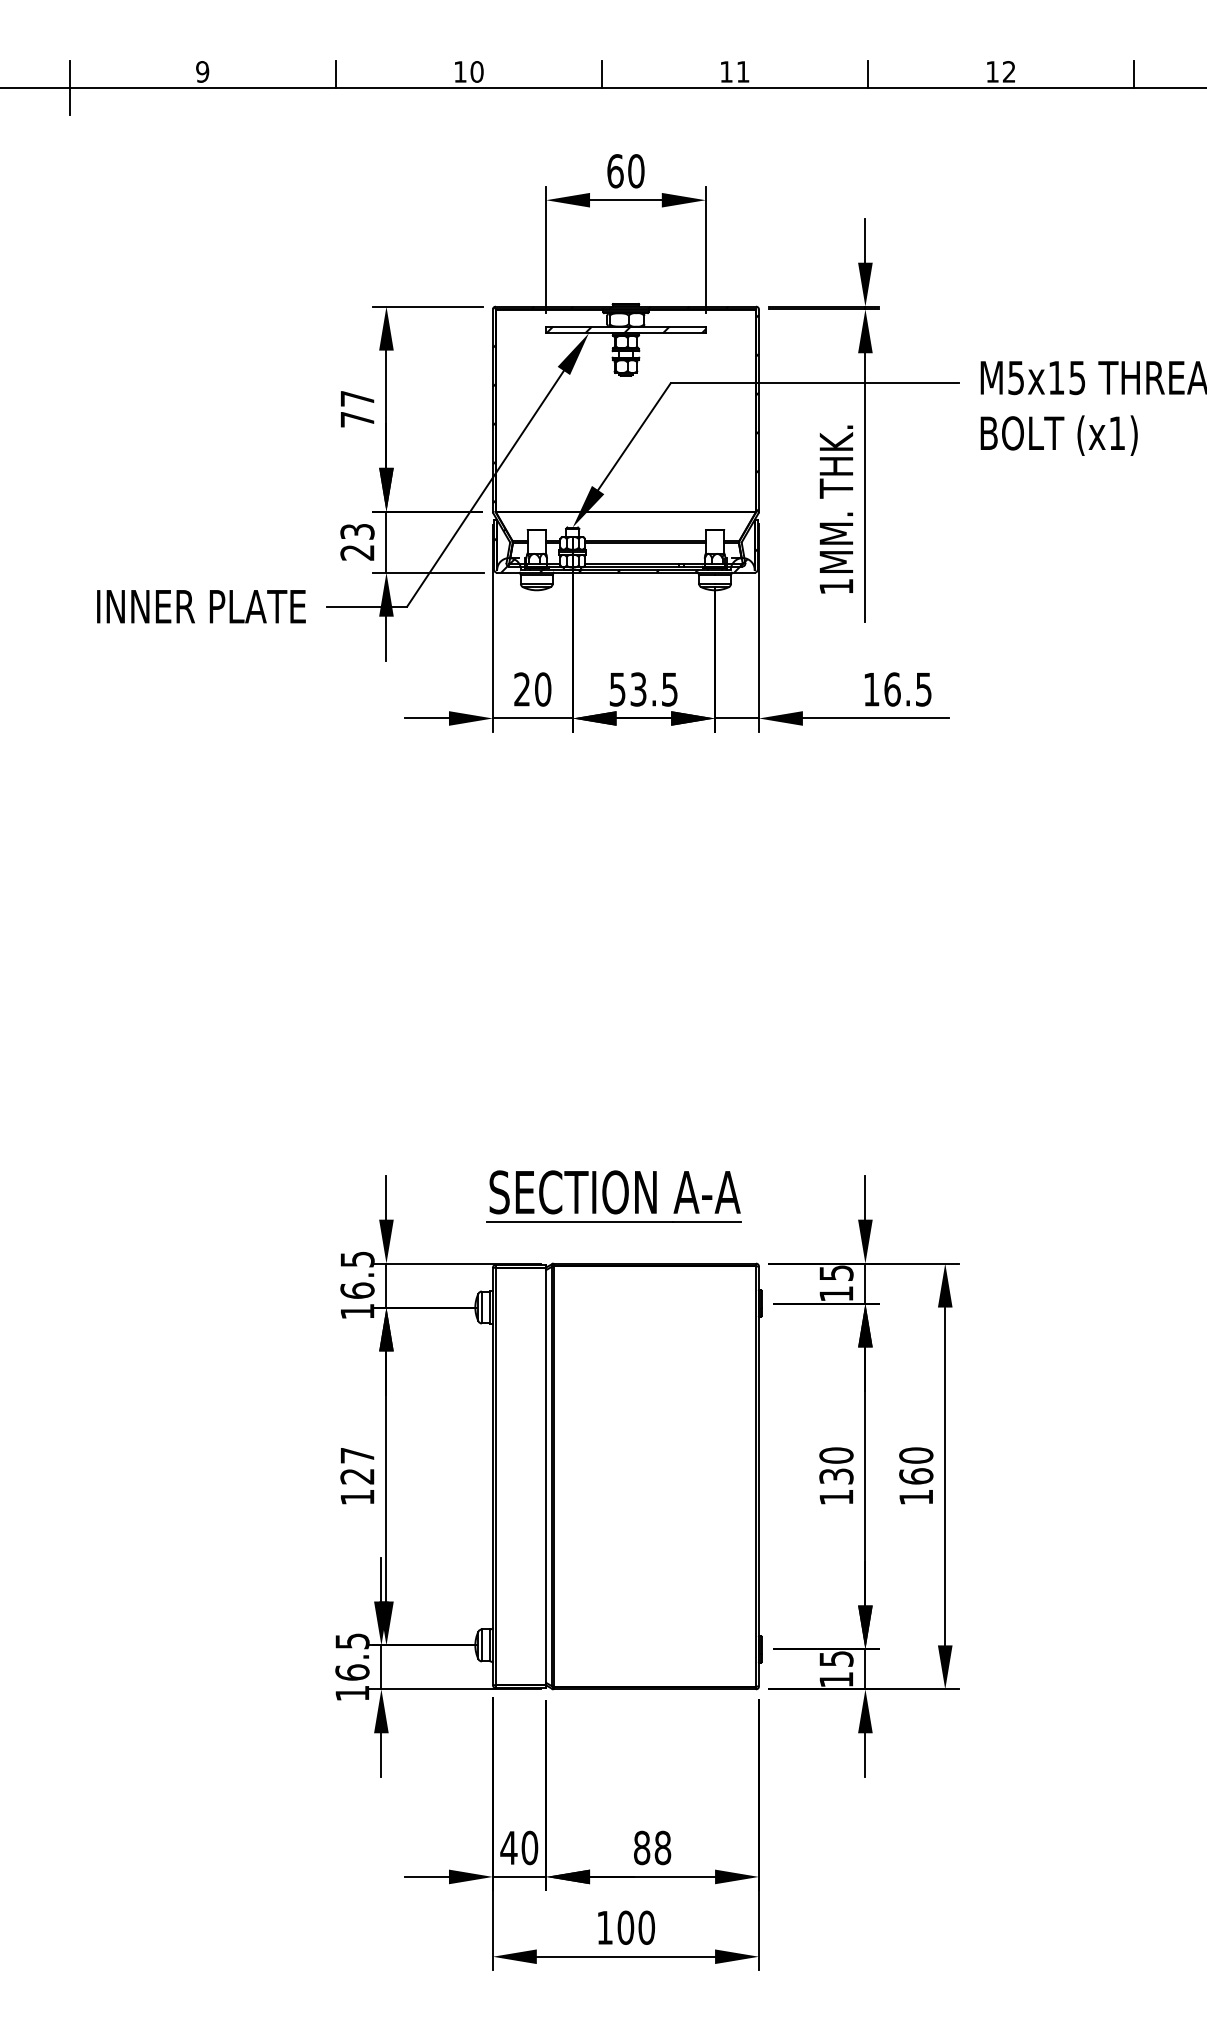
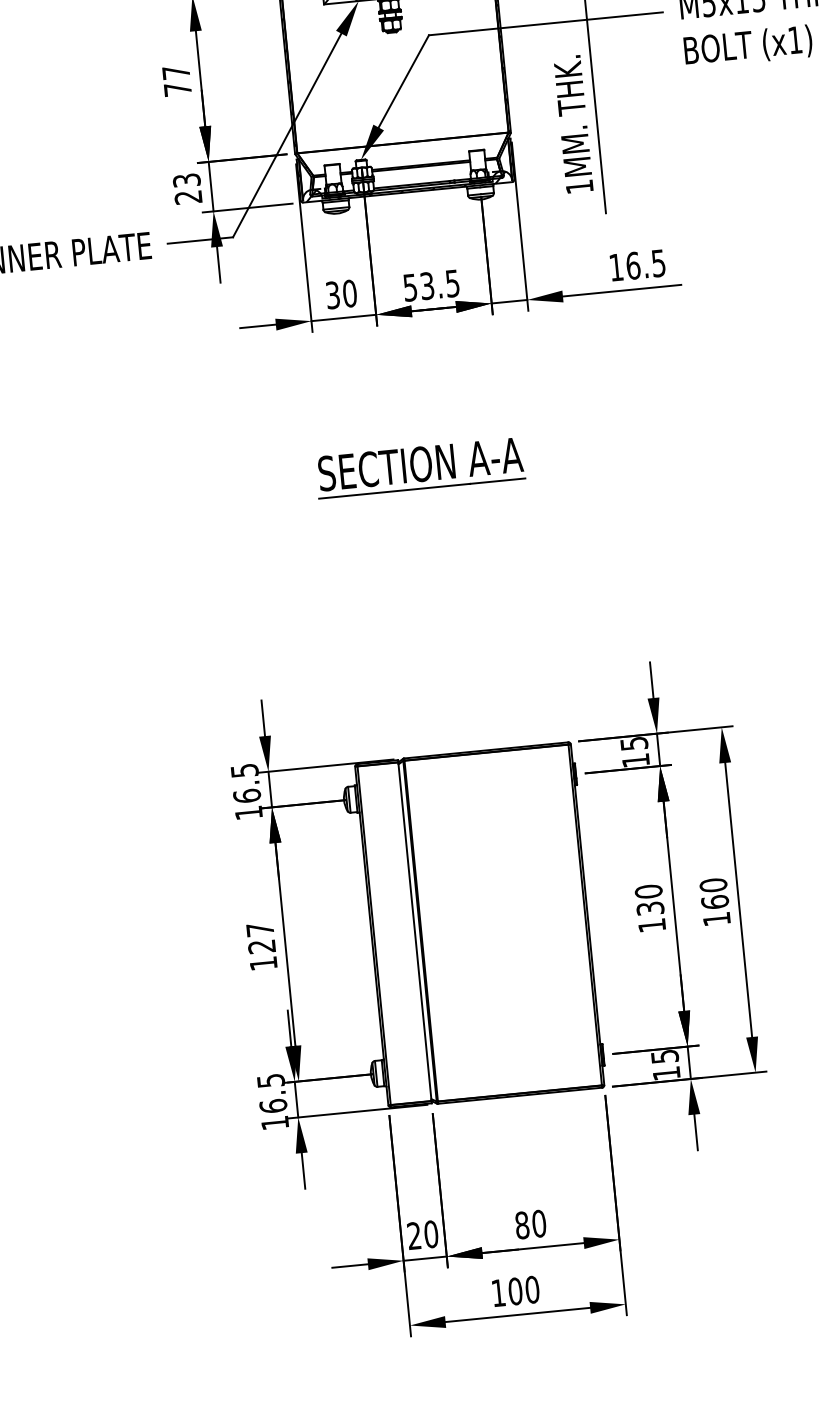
text: (522, 689) -> (333, 295), 20 -> 30
part: (613, 1196) -> (419, 467), moved
text: (508, 1847) -> (413, 1235), 40 -> 20
text: (662, 1847) -> (538, 1223), 88 -> 80

